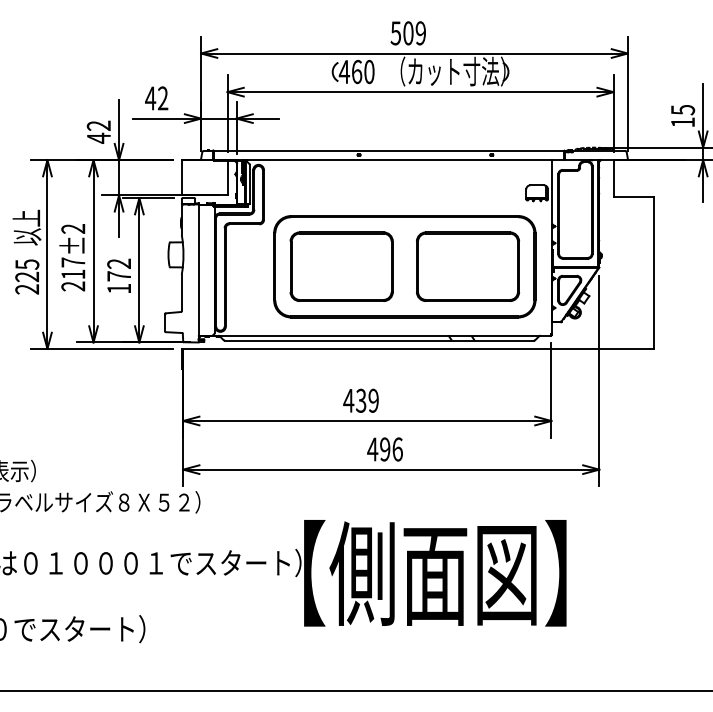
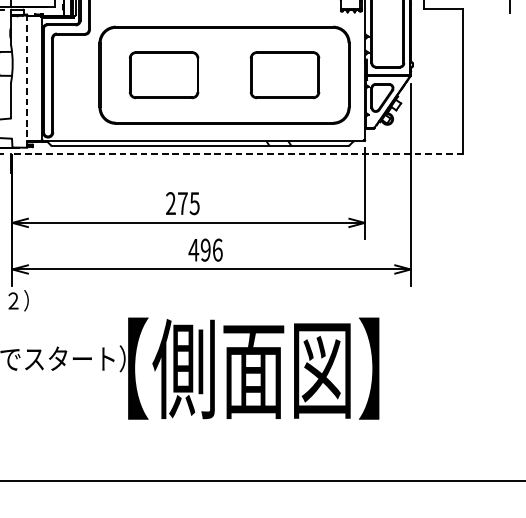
part: (341, 266) -> (163, 75), size x0.7
part: (467, 266) -> (284, 75), size x0.7
line: (198, 272) -> (27, 80), solid -> dashed
line: (417, 348) -> (236, 153), solid -> dashed
text: (360, 400) -> (182, 203), 439 -> 275

